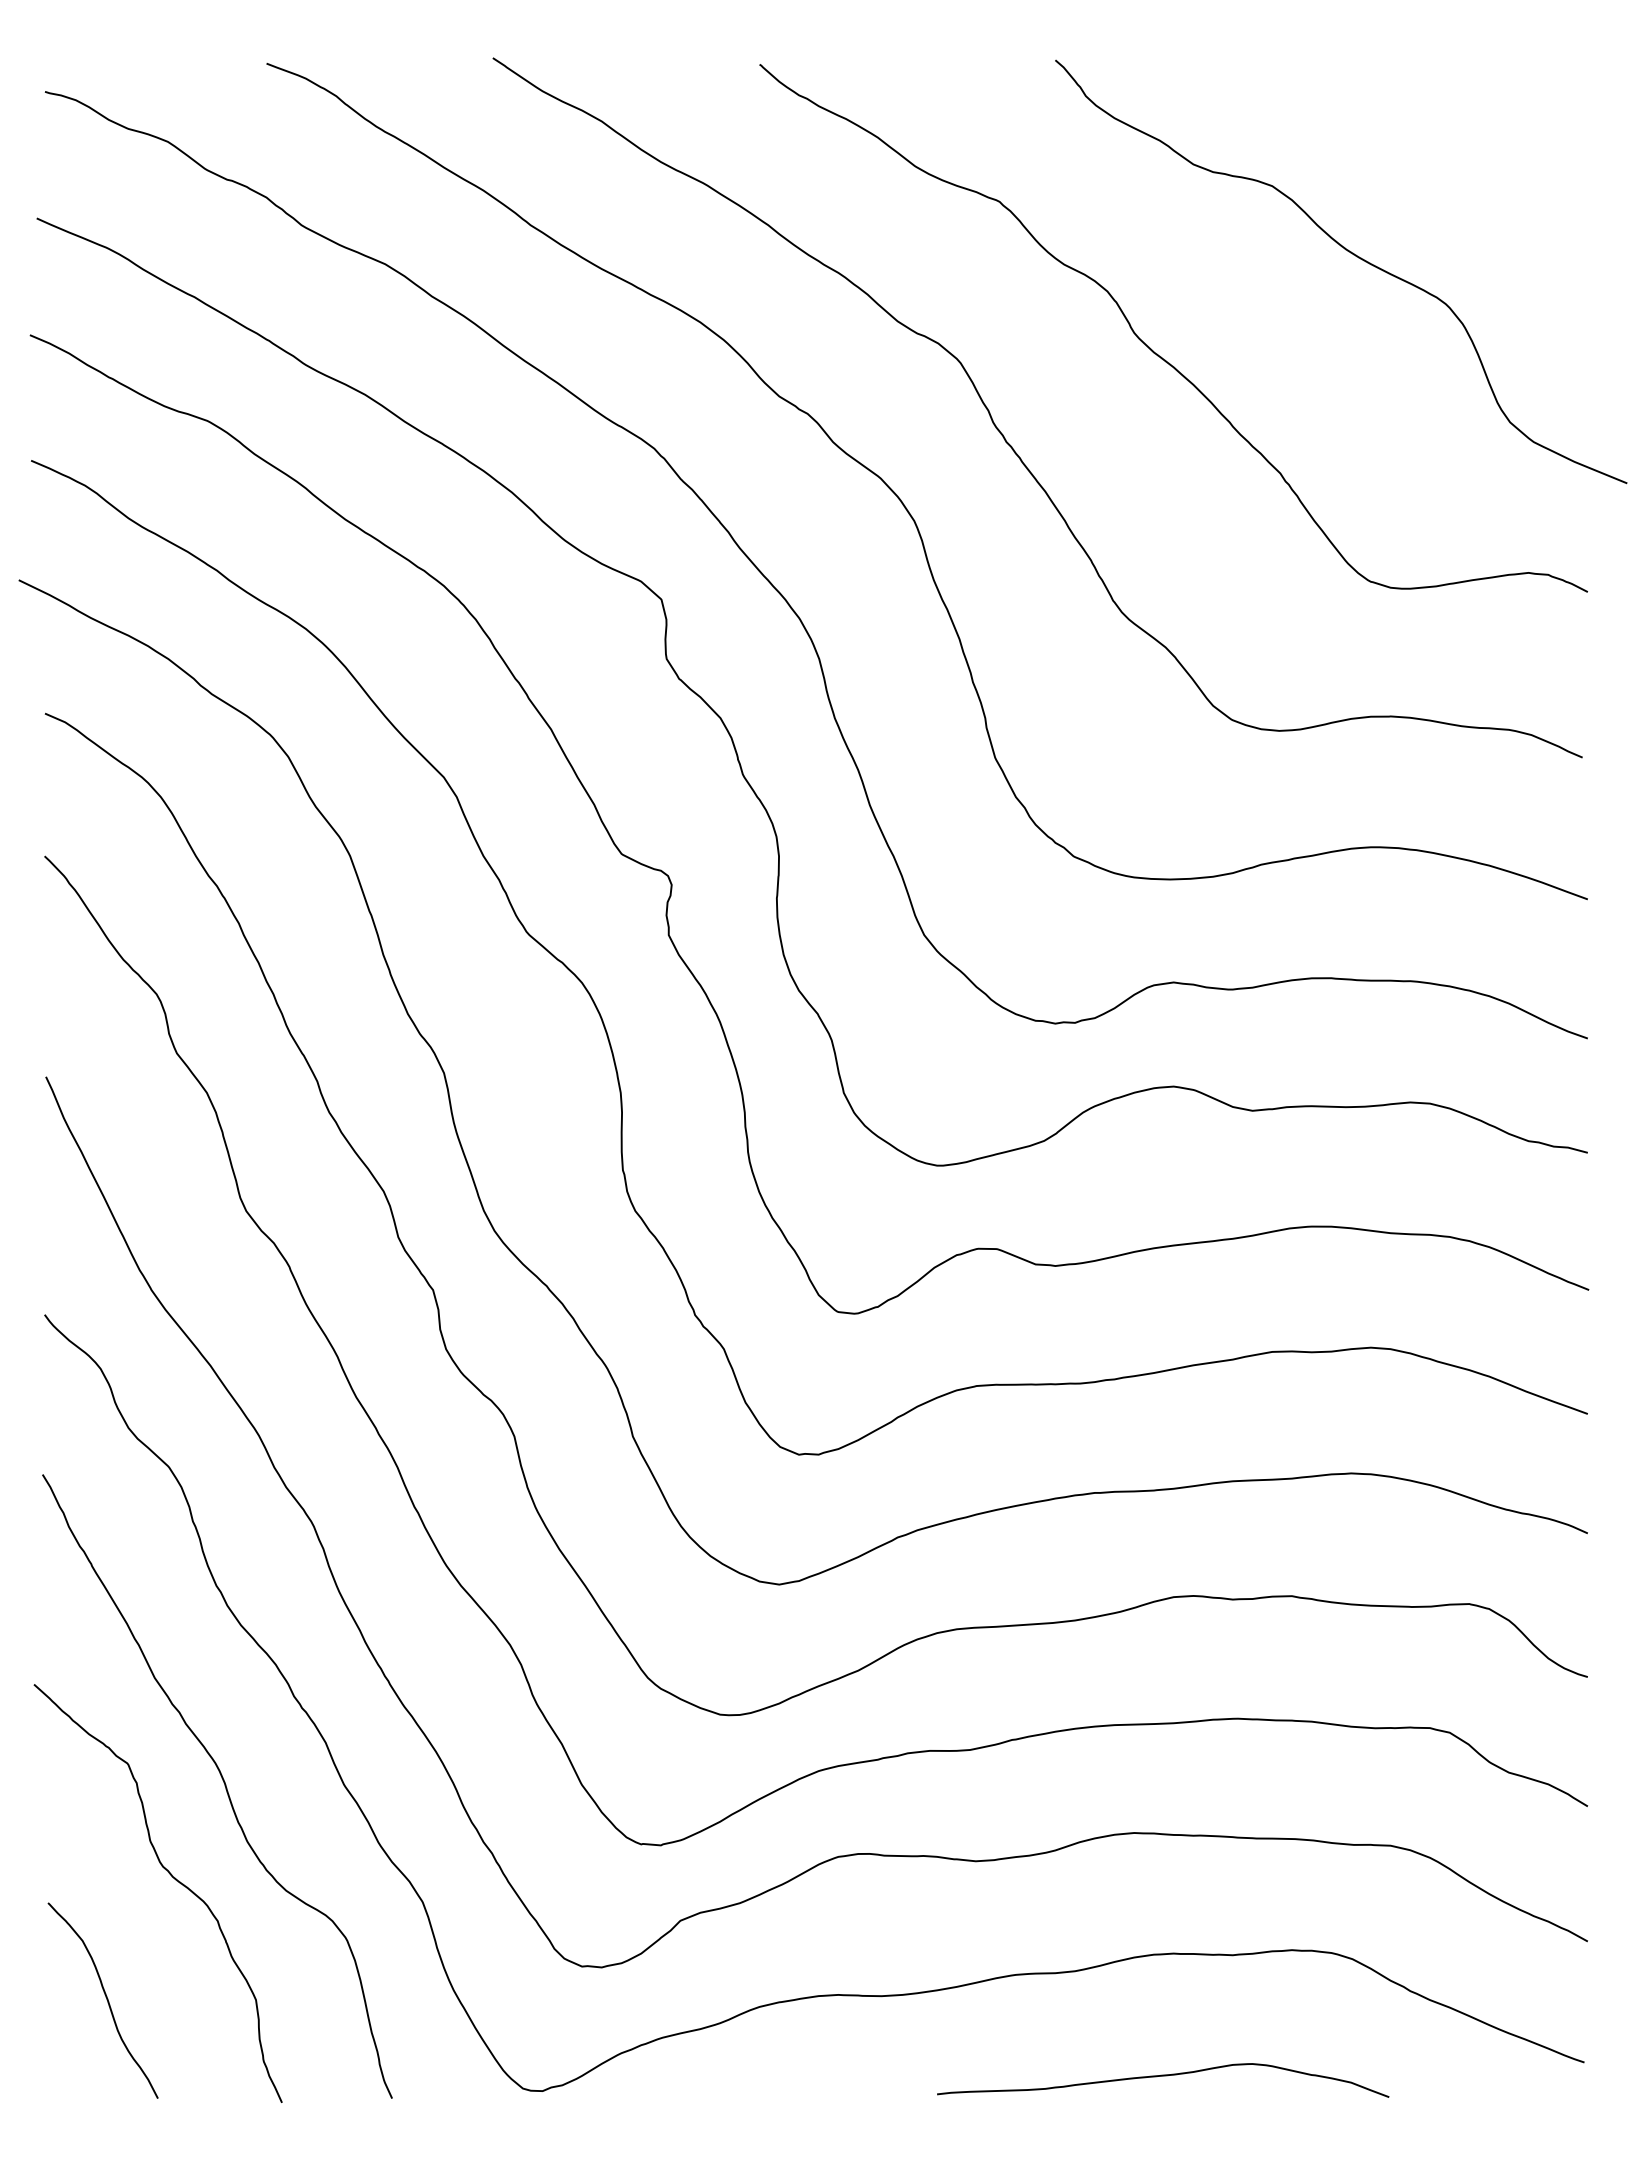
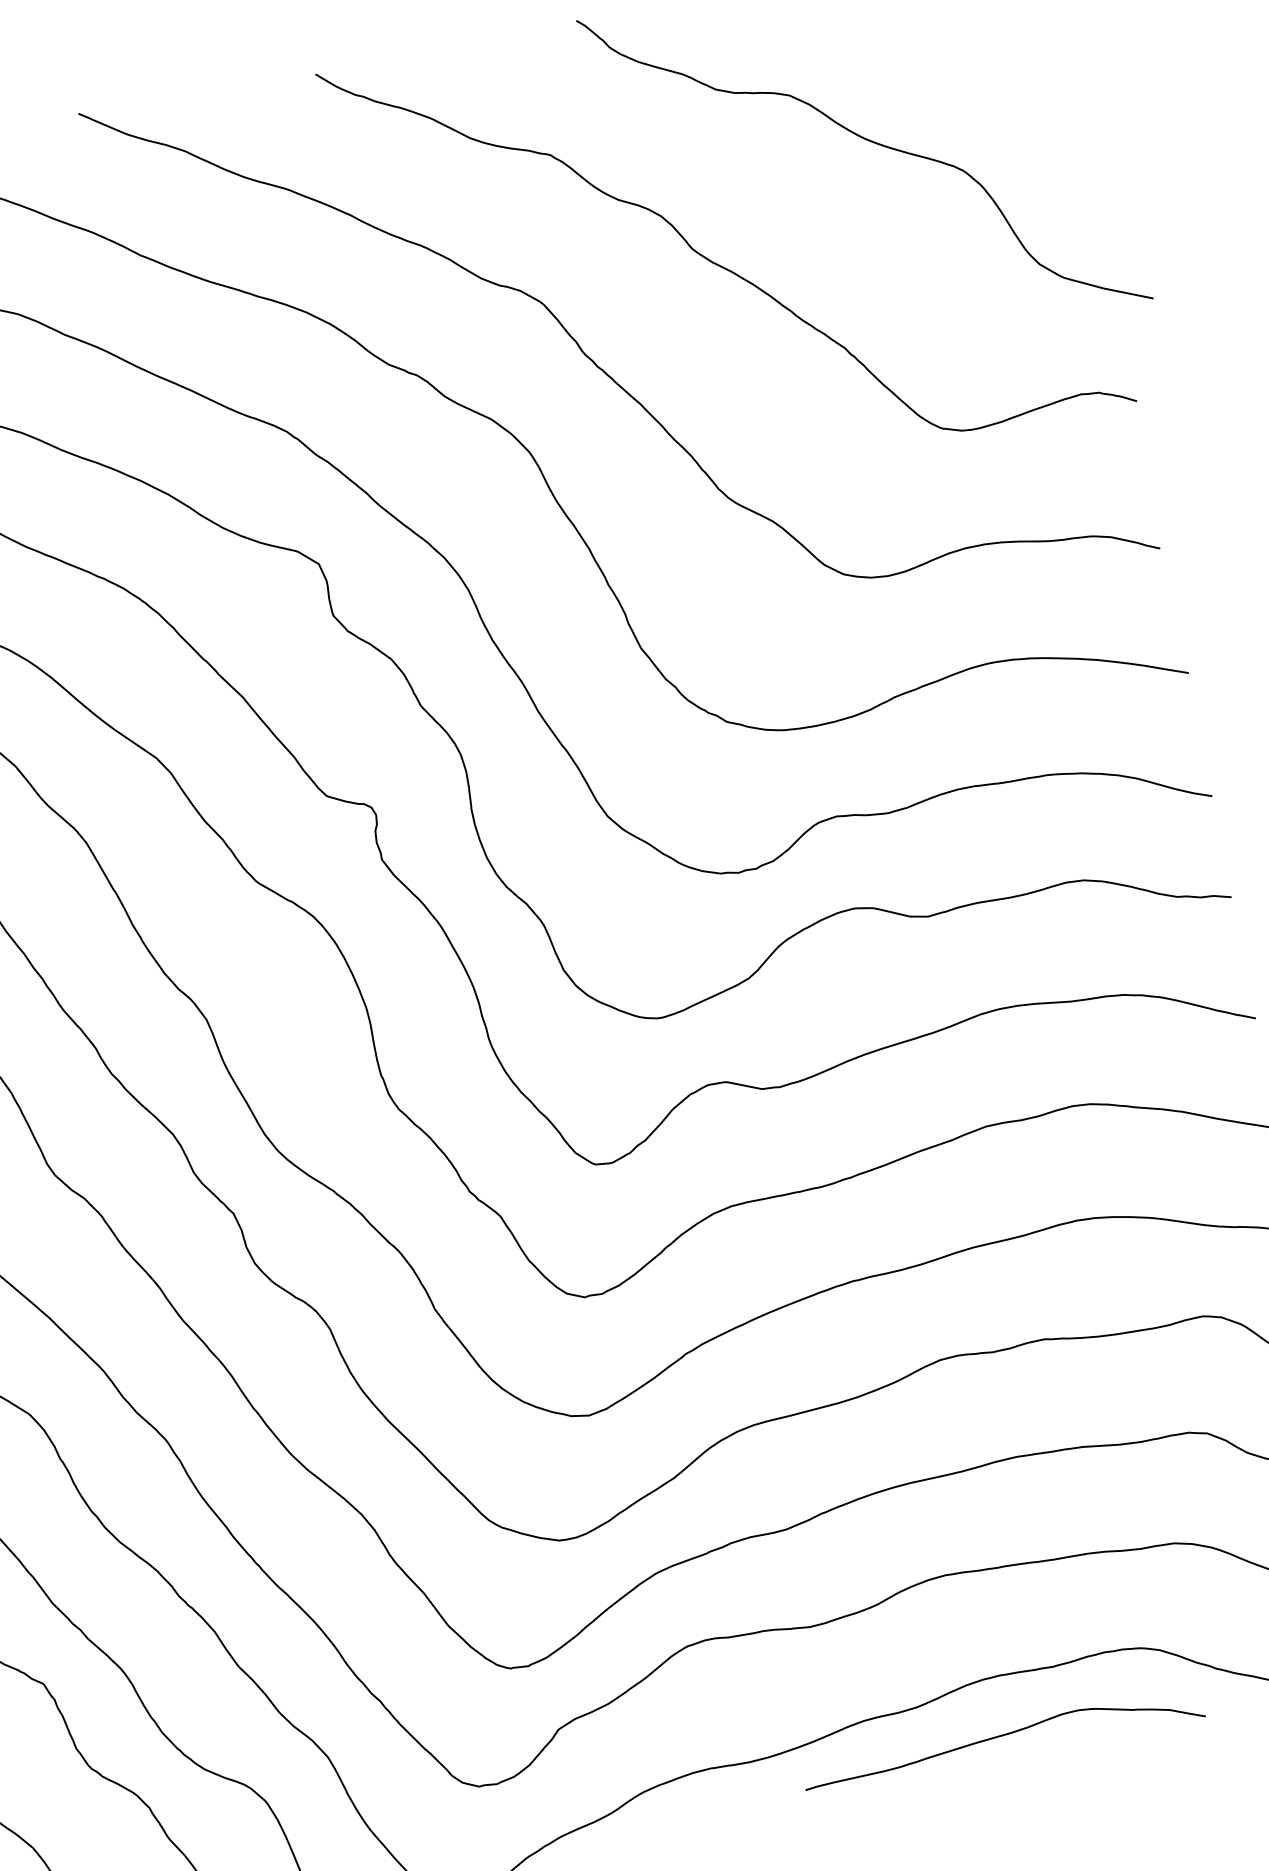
curve: (1163, 2076) -> (1002, 1736), moved

